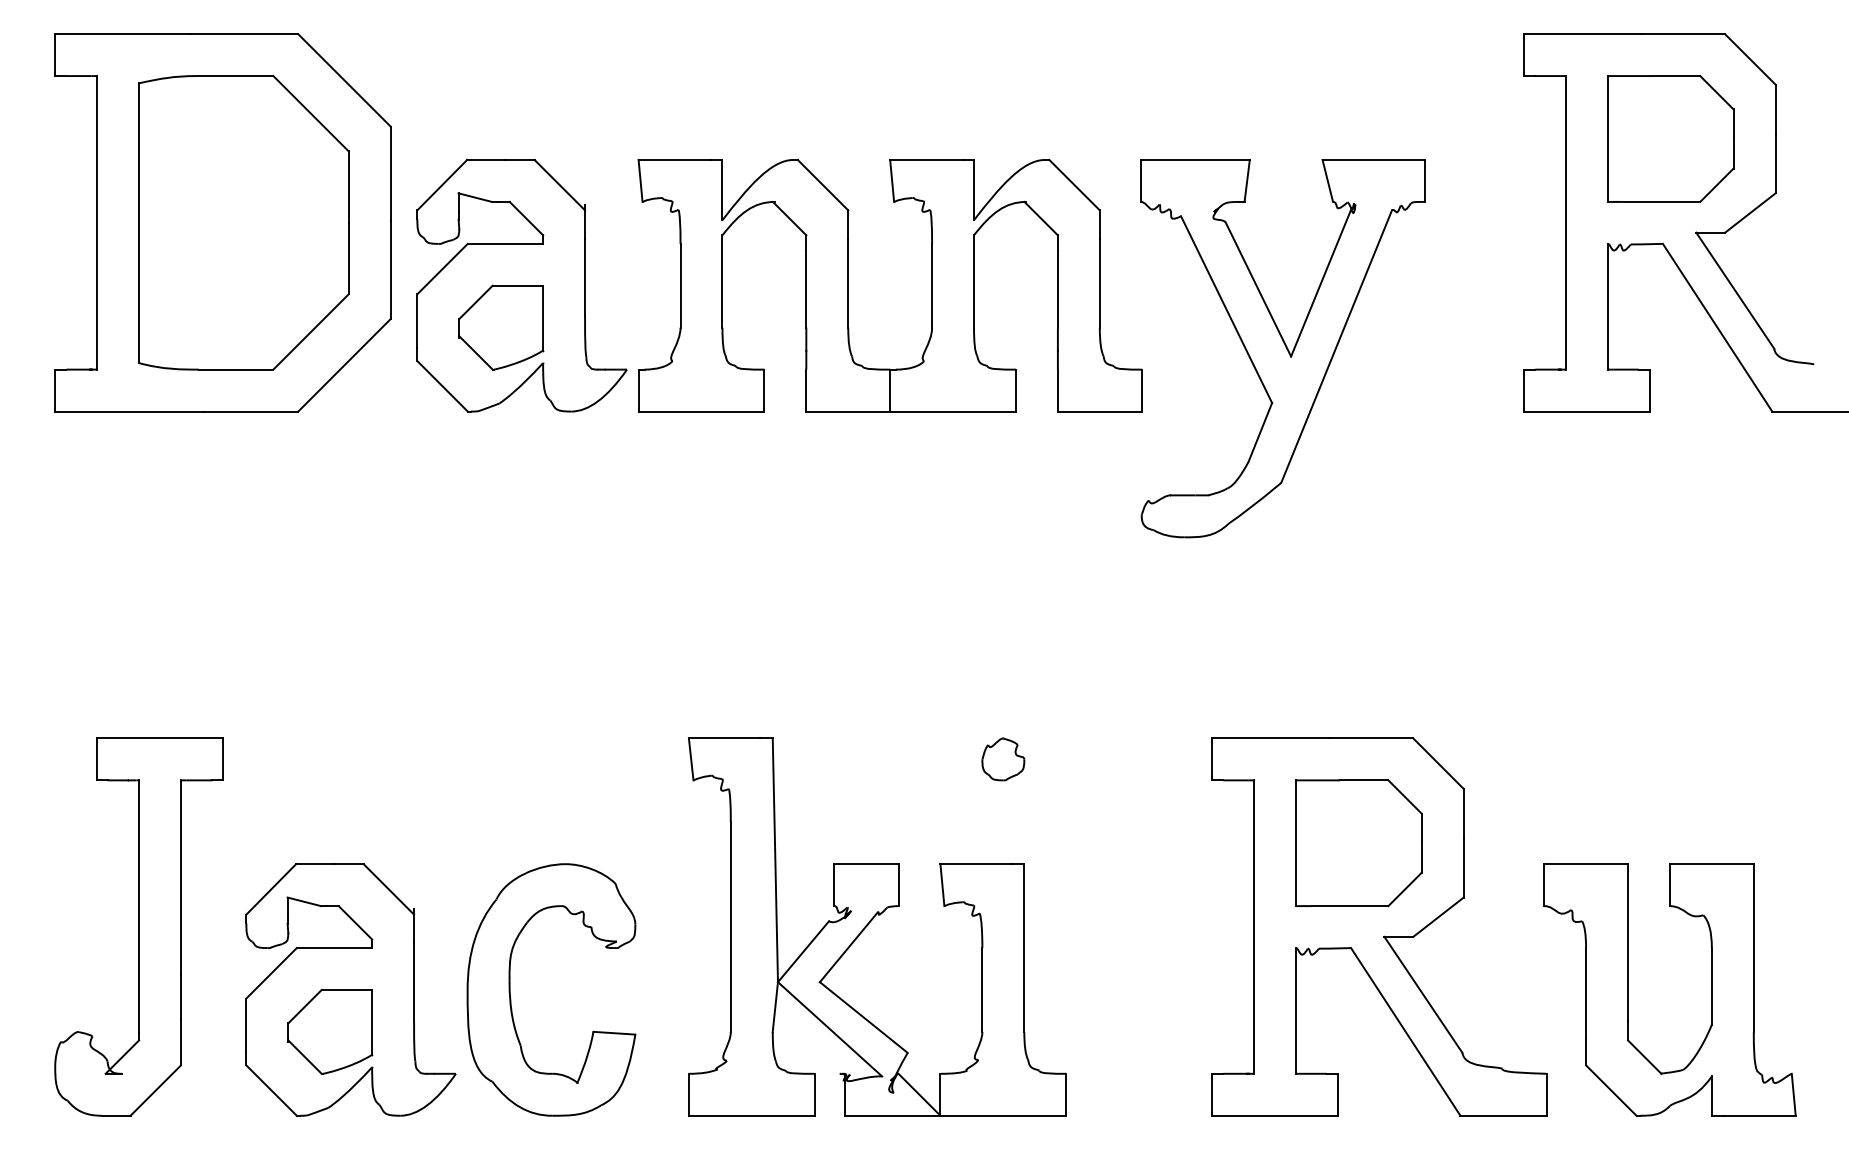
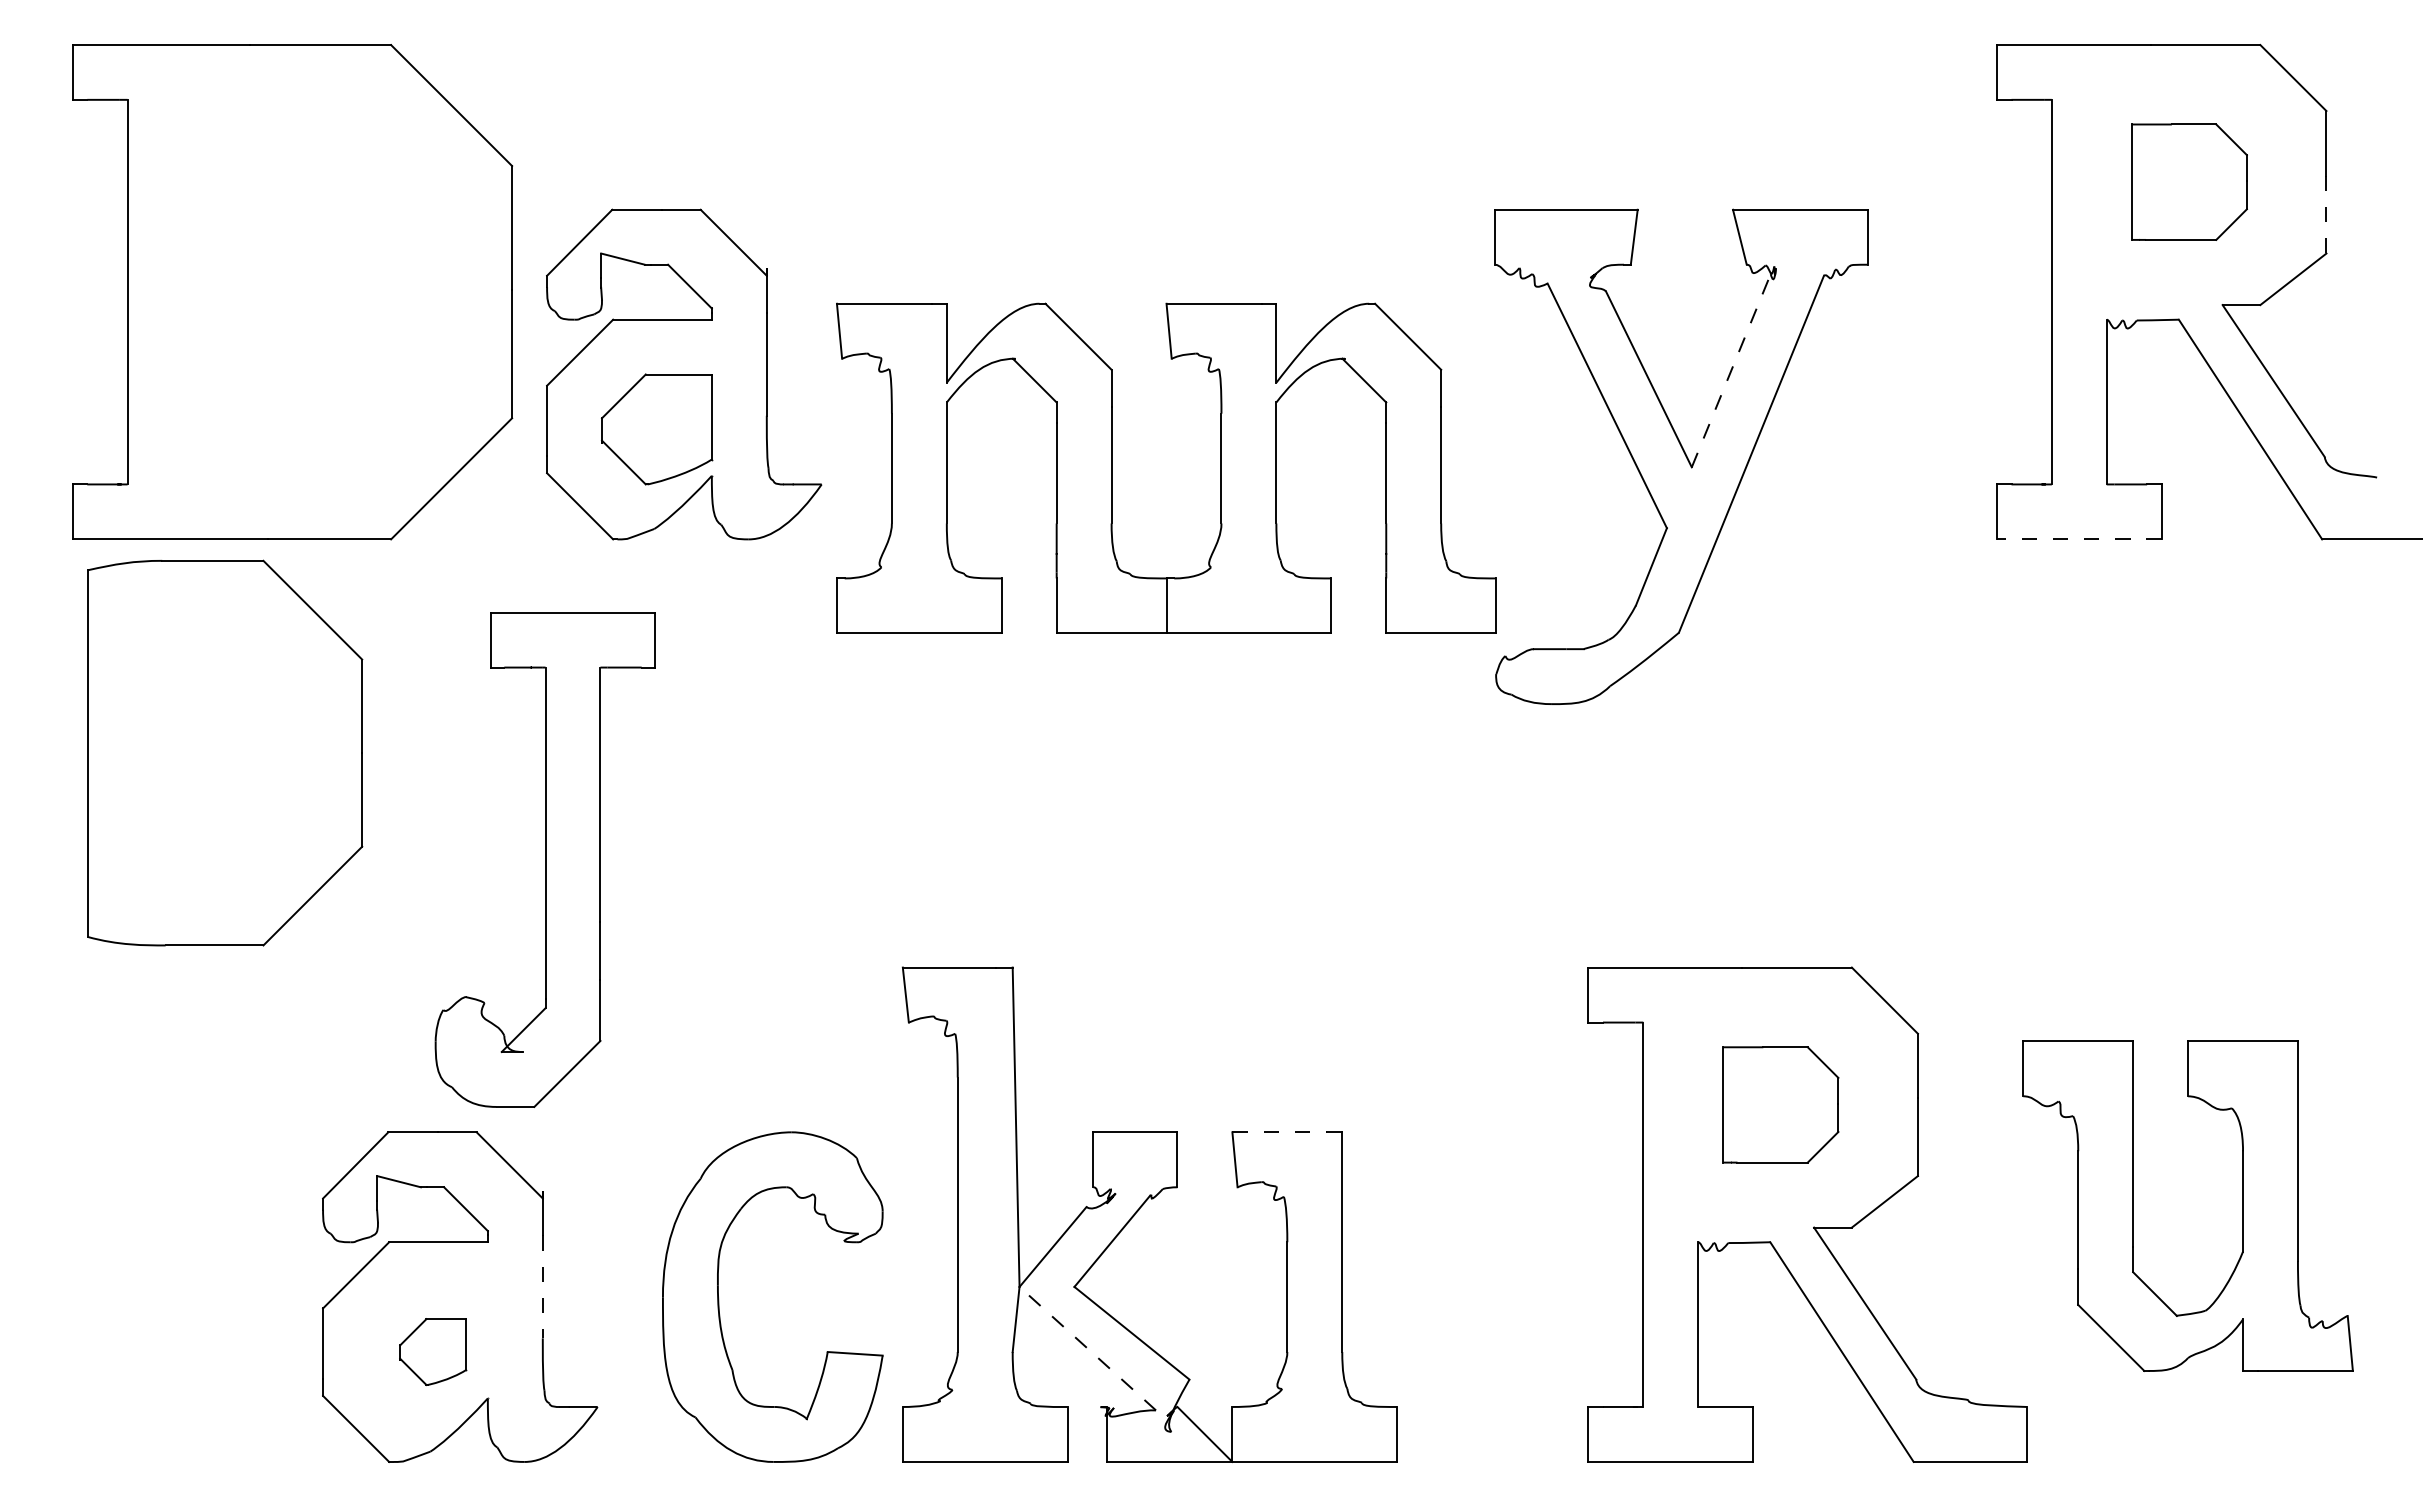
part: (1671, 138) -> (2189, 181), size x0.7
line: (1775, 164) -> (2326, 215), solid -> dashed
part: (244, 222) -> (225, 752), moved
line: (1321, 282) -> (1731, 370), solid -> dashed
part: (848, 284) -> (1112, 467), moved
line: (1586, 411) -> (2078, 539), solid -> dashed
part: (1003, 758) -> (1314, 994), removed
part: (1358, 842) -> (1780, 1104), size x0.7
line: (977, 864) -> (1280, 1132), solid -> dashed
part: (138, 926) -> (544, 859), moved
line: (413, 982) -> (542, 1287), solid -> dashed
part: (1628, 989) -> (2133, 1205), moved
part: (510, 990) -> (719, 1298), moved
line: (829, 1029) -> (1087, 1348), solid -> dashed
part: (330, 1031) -> (433, 1351), size x0.6

